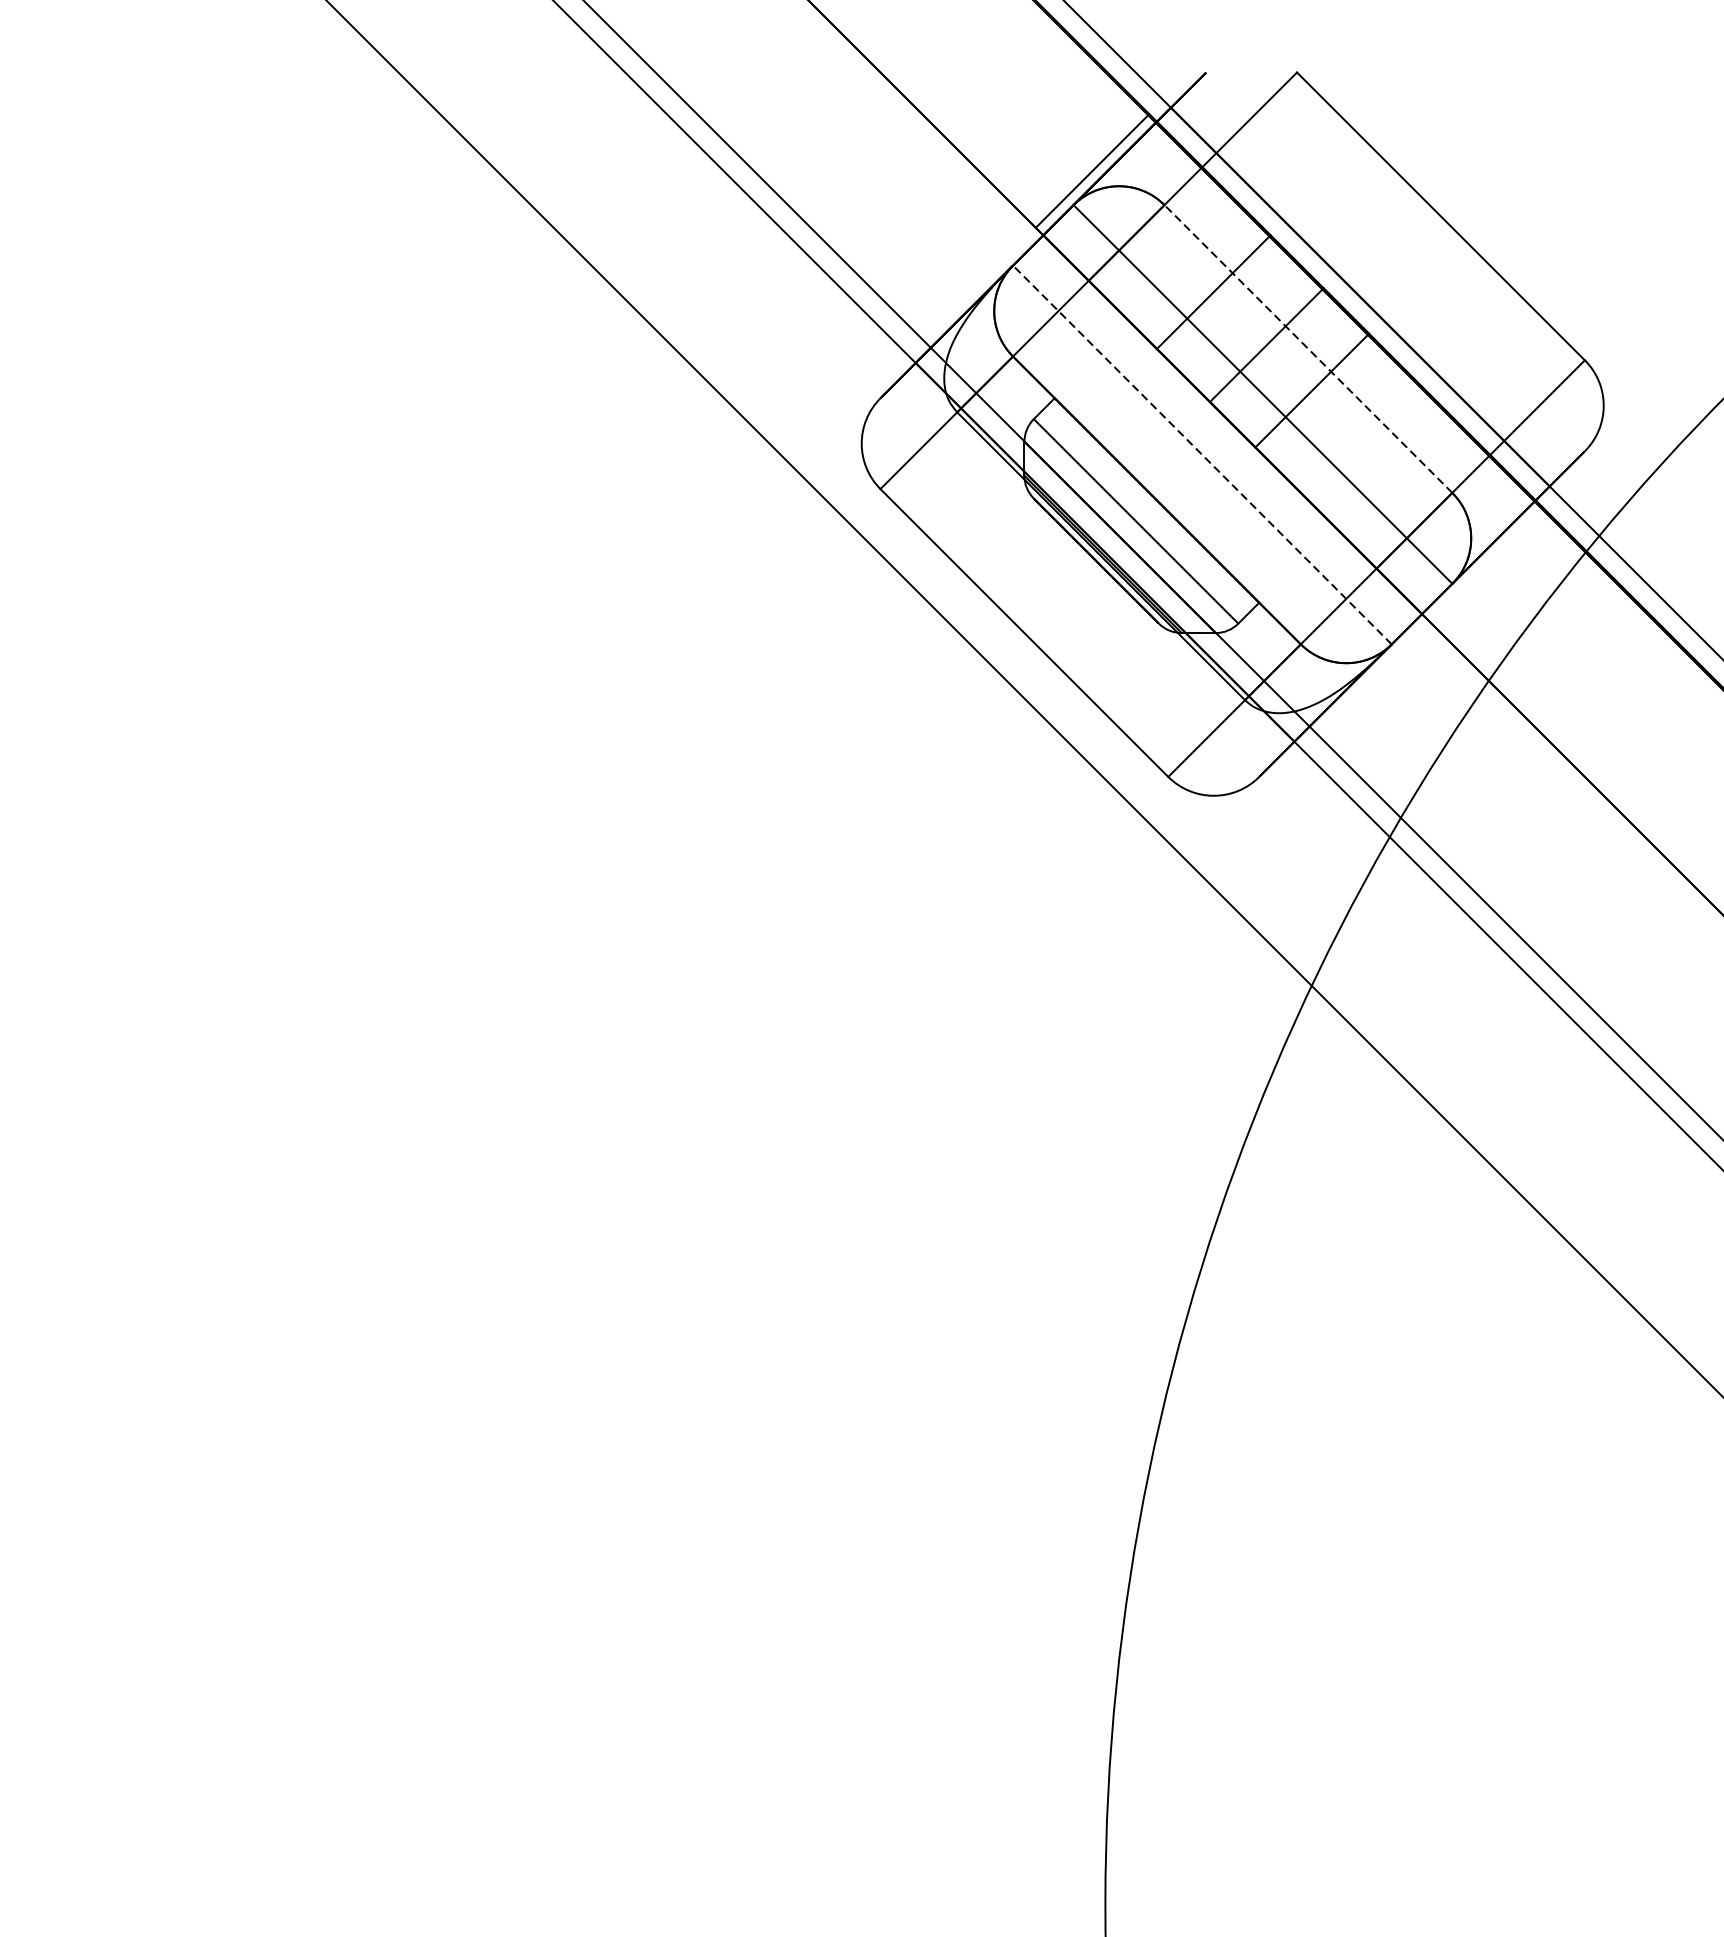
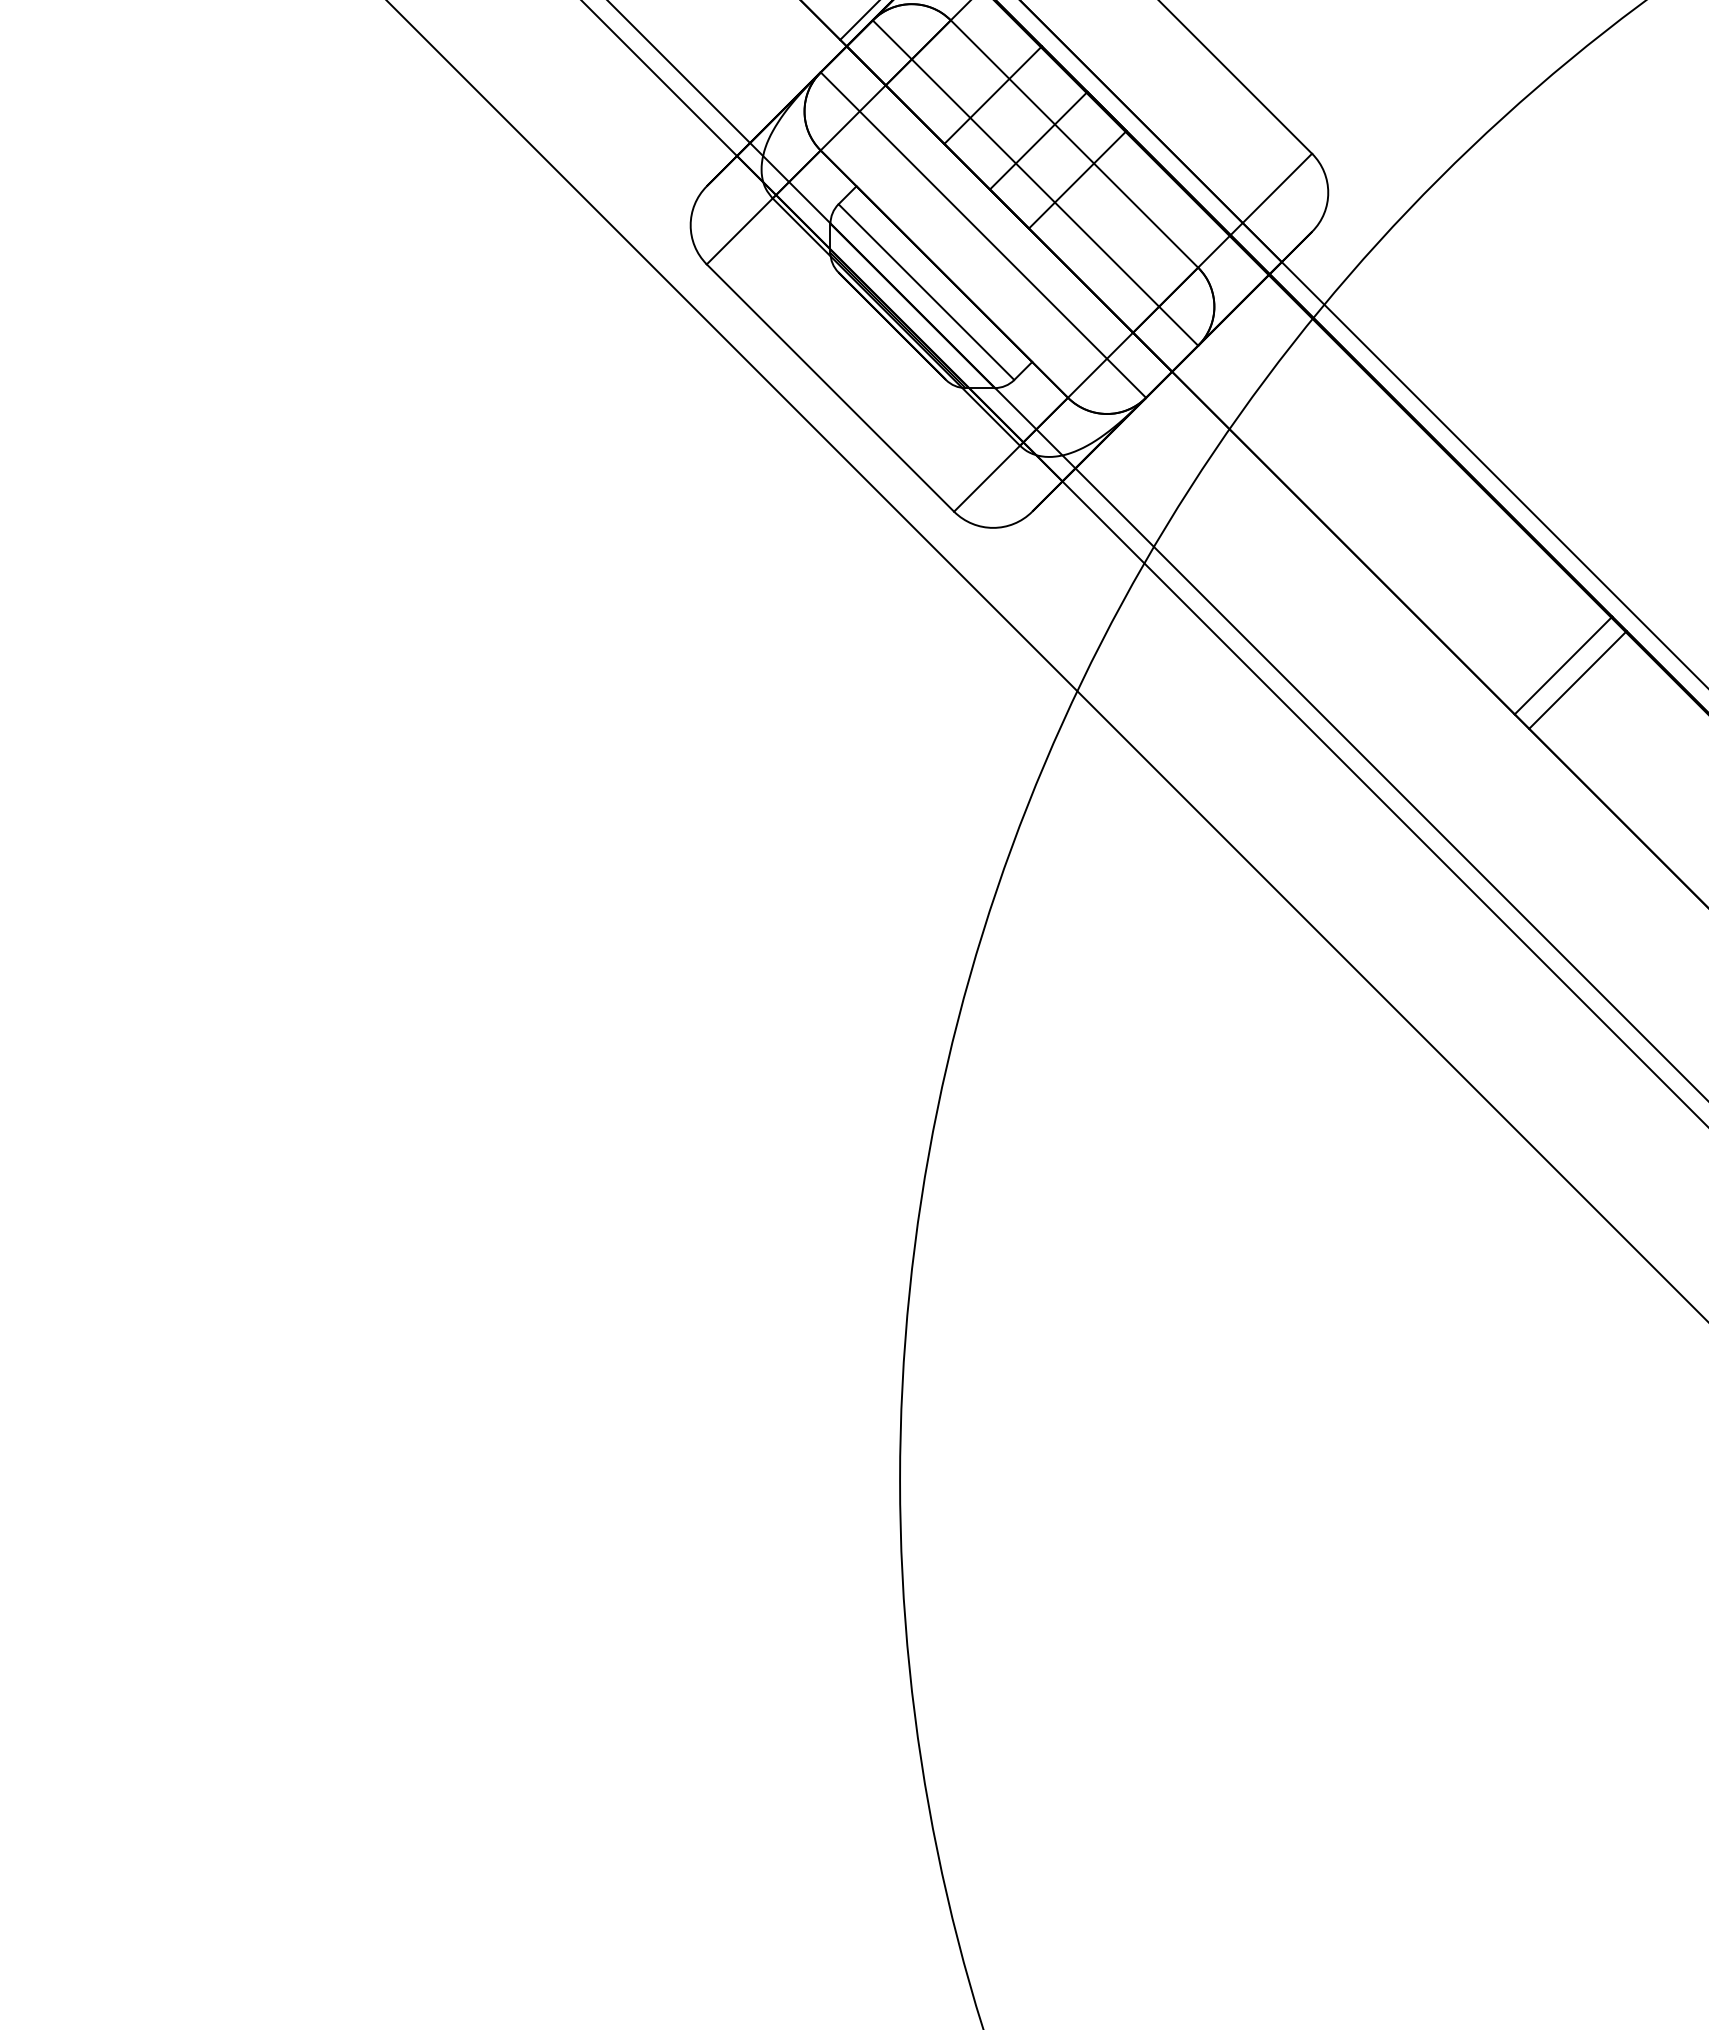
line: (1308, 349) -> (1074, 144), dashed -> solid
line: (1202, 454) -> (983, 234), dashed -> solid

